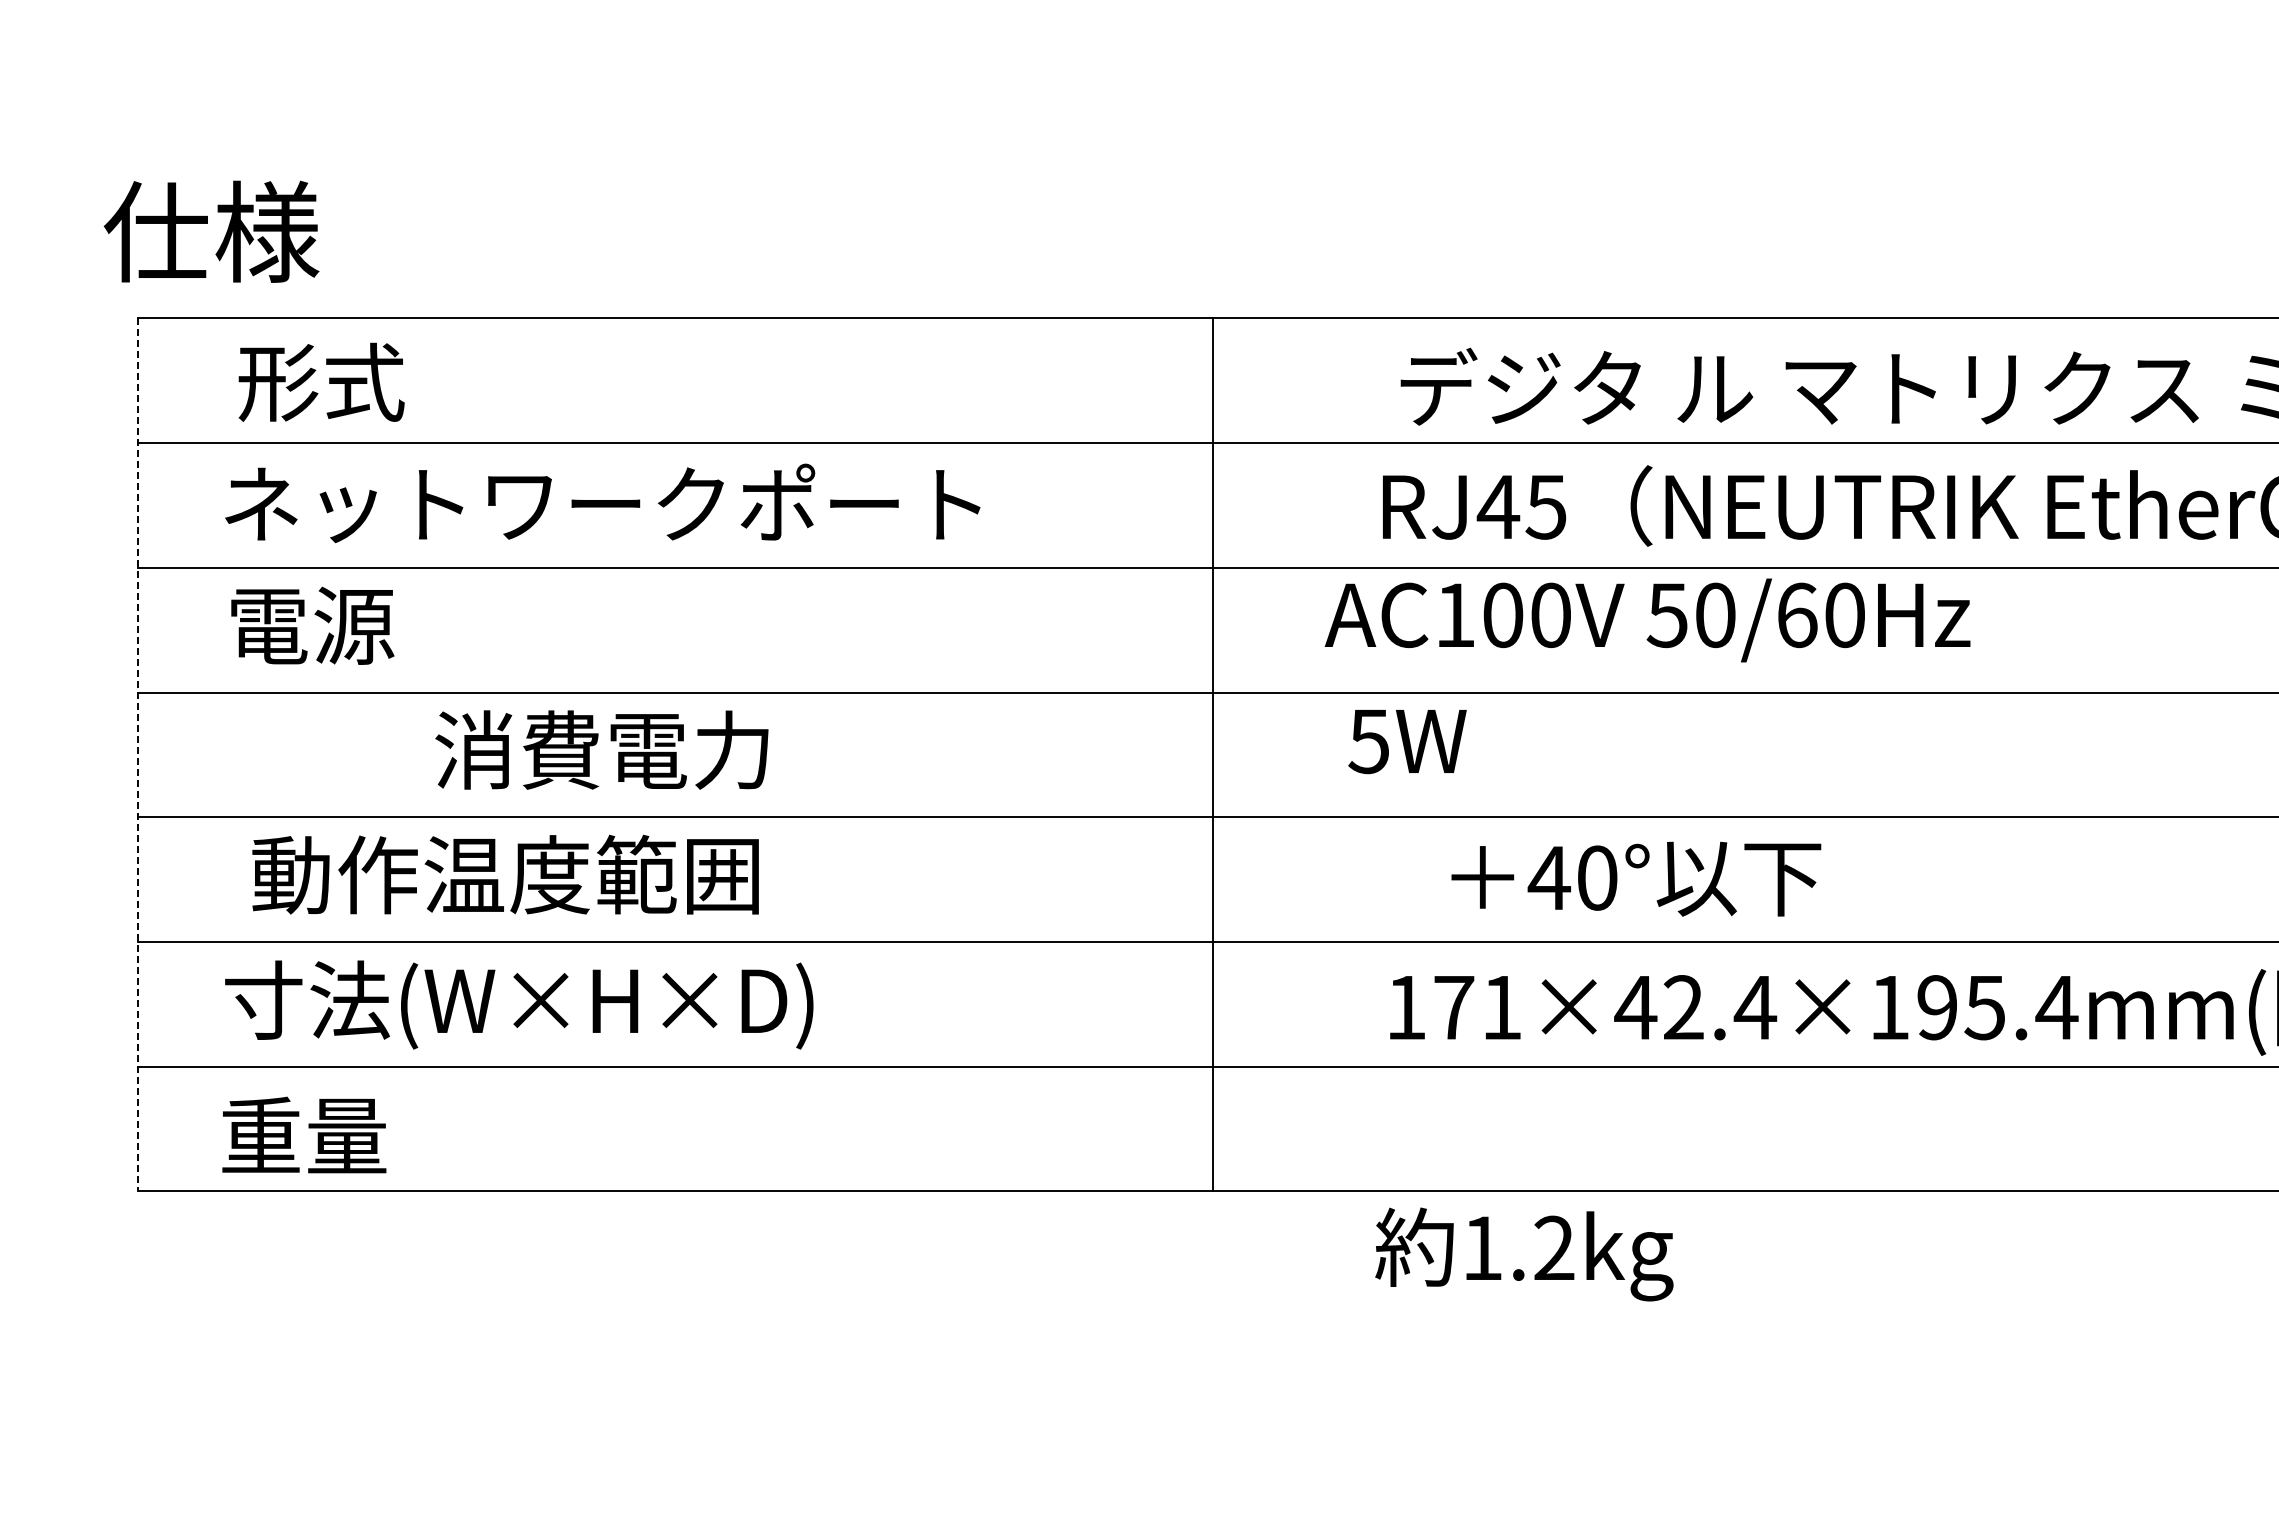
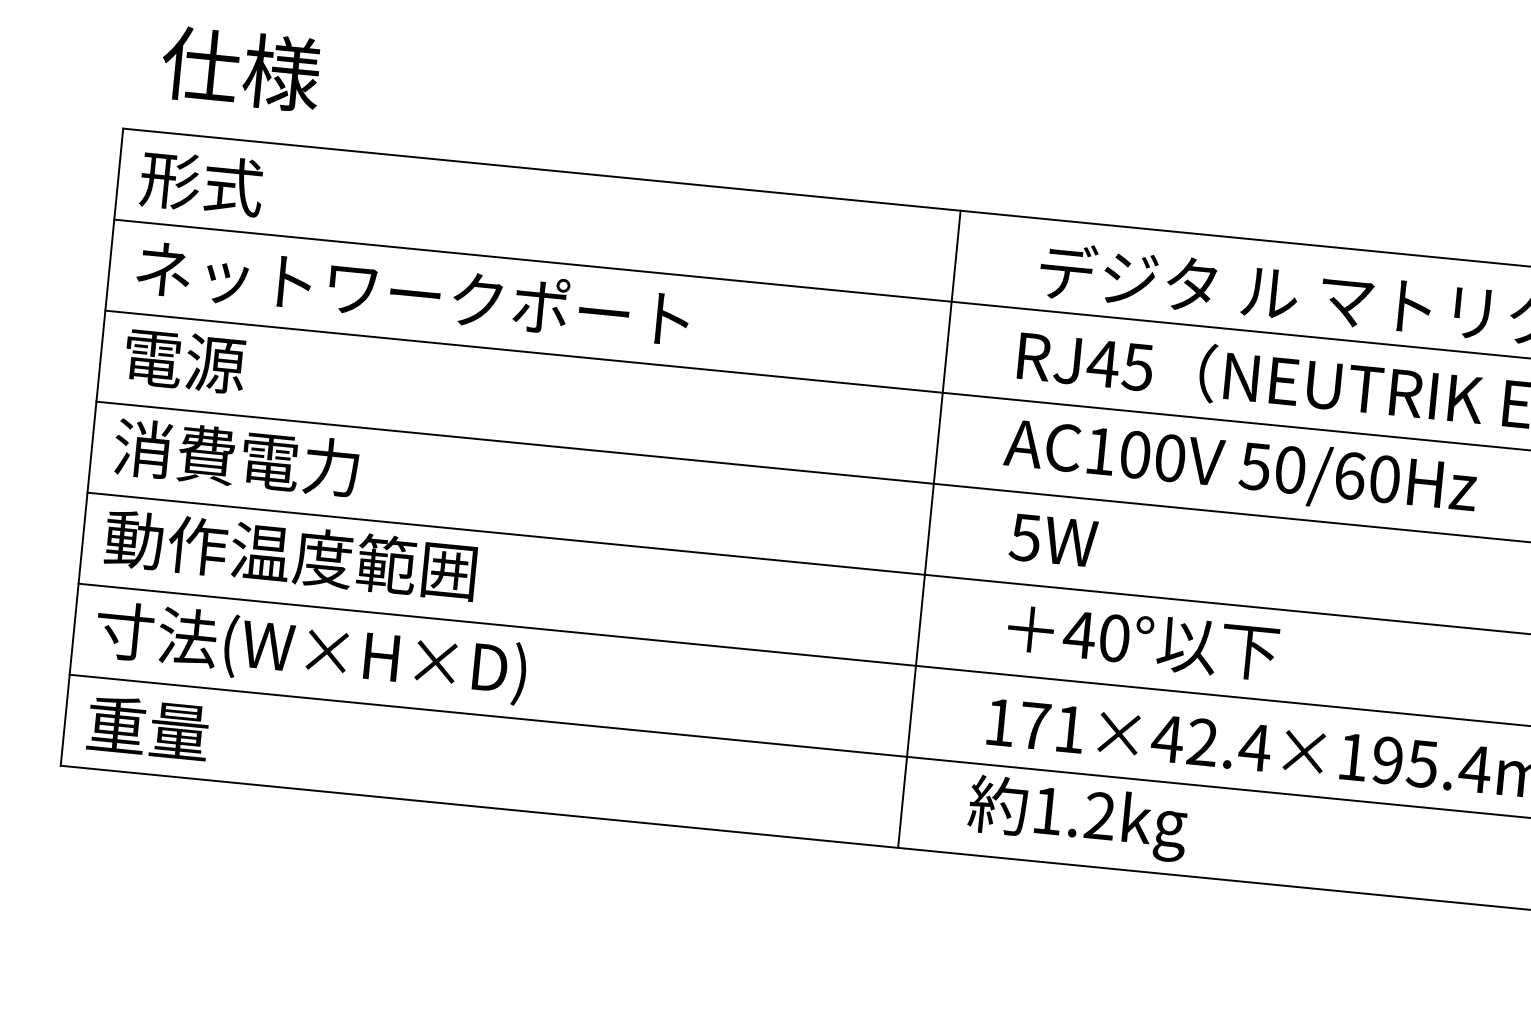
text: (211, 231) -> (241, 68), moved
text: (321, 381) -> (201, 182), moved
text: (602, 503) -> (412, 293), moved
text: (1647, 620) -> (1240, 468), moved
text: (312, 625) -> (185, 361), moved
text: (1407, 742) -> (1053, 541), moved
text: (601, 749) -> (236, 457), moved
line: (1212, 754) -> (929, 529), moved
line: (137, 755) -> (91, 447), dashed -> solid
text: (505, 874) -> (290, 554), moved
text: (1636, 878) -> (1143, 641), moved
text: (519, 1004) -> (311, 652), moved
text: (304, 1134) -> (148, 727), moved
text: (1524, 1254) -> (1077, 818), moved

